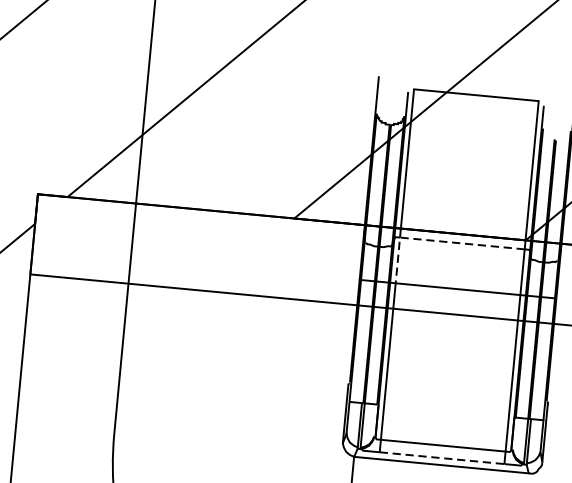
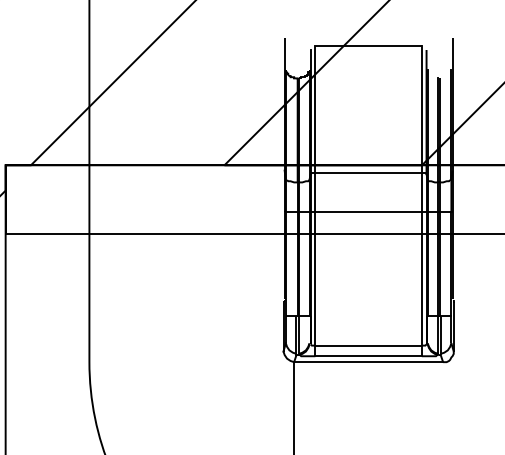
line: (438, 240) -> (348, 172), dashed -> solid
line: (443, 458) -> (369, 356), dashed -> solid

